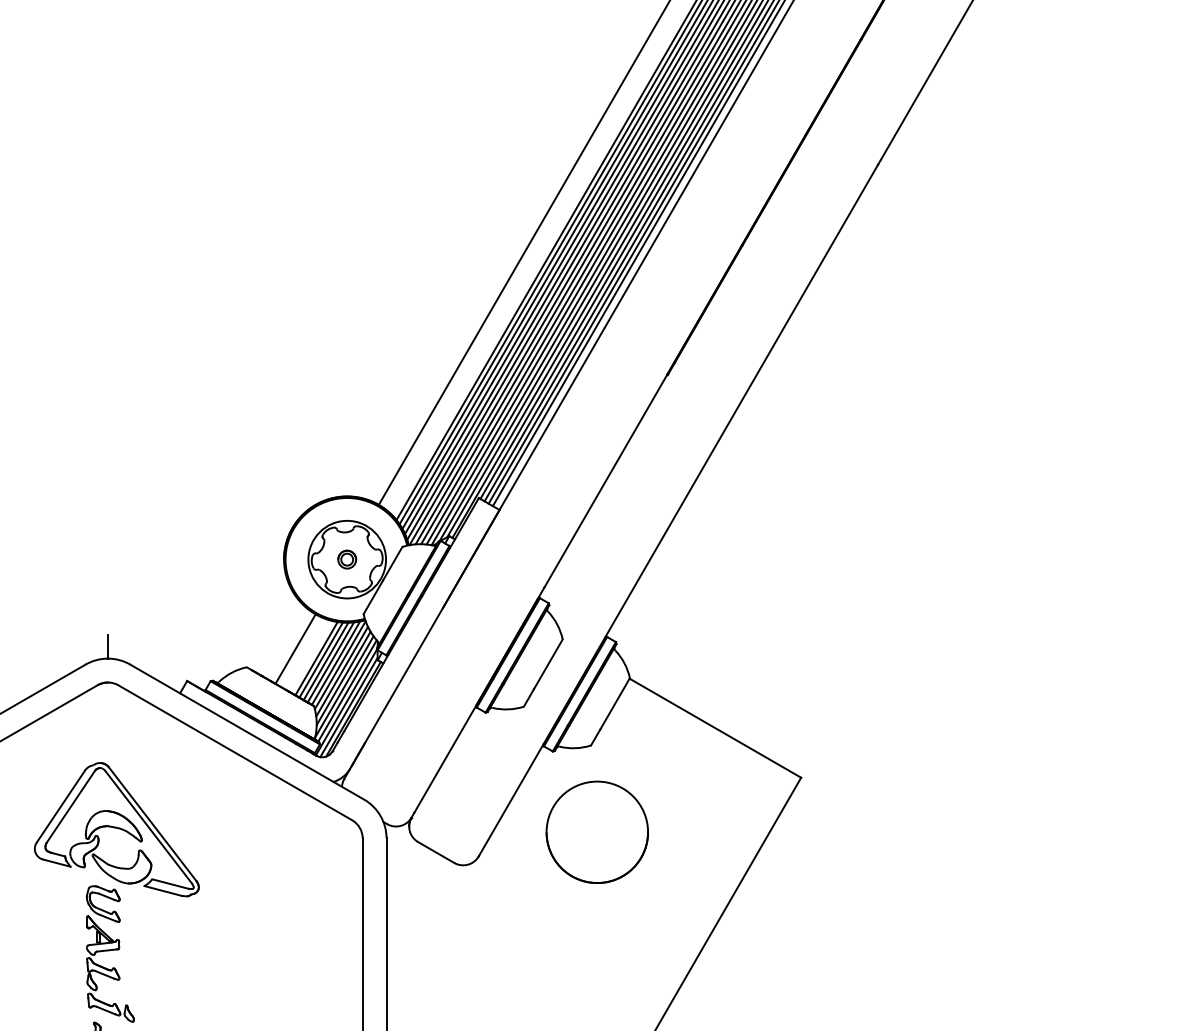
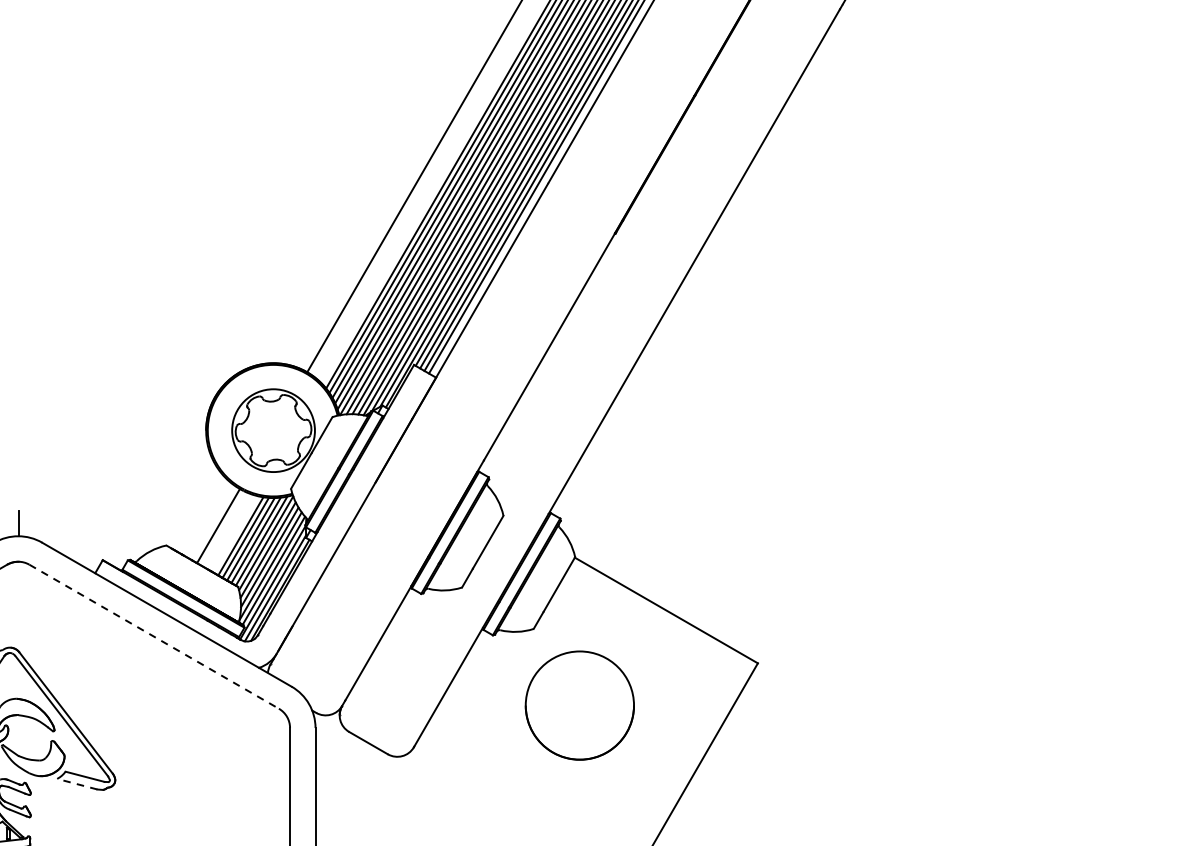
part: (347, 559) -> (273, 430), removed
line: (235, 752) -> (154, 636), solid -> dashed
circle: (596, 831) -> (579, 704), moved
line: (162, 890) -> (76, 783), solid -> dashed

